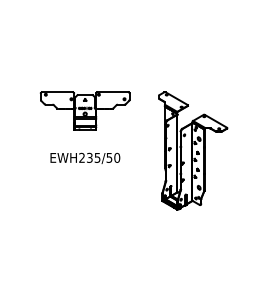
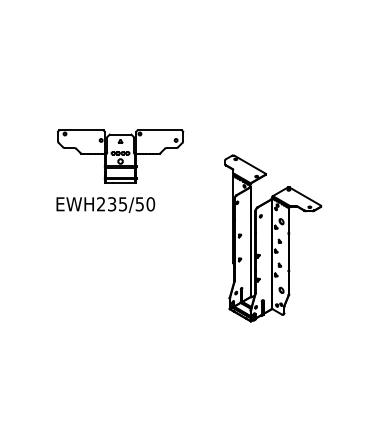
part: (192, 151) -> (272, 238), moved
text: (85, 158) -> (105, 204), moved

